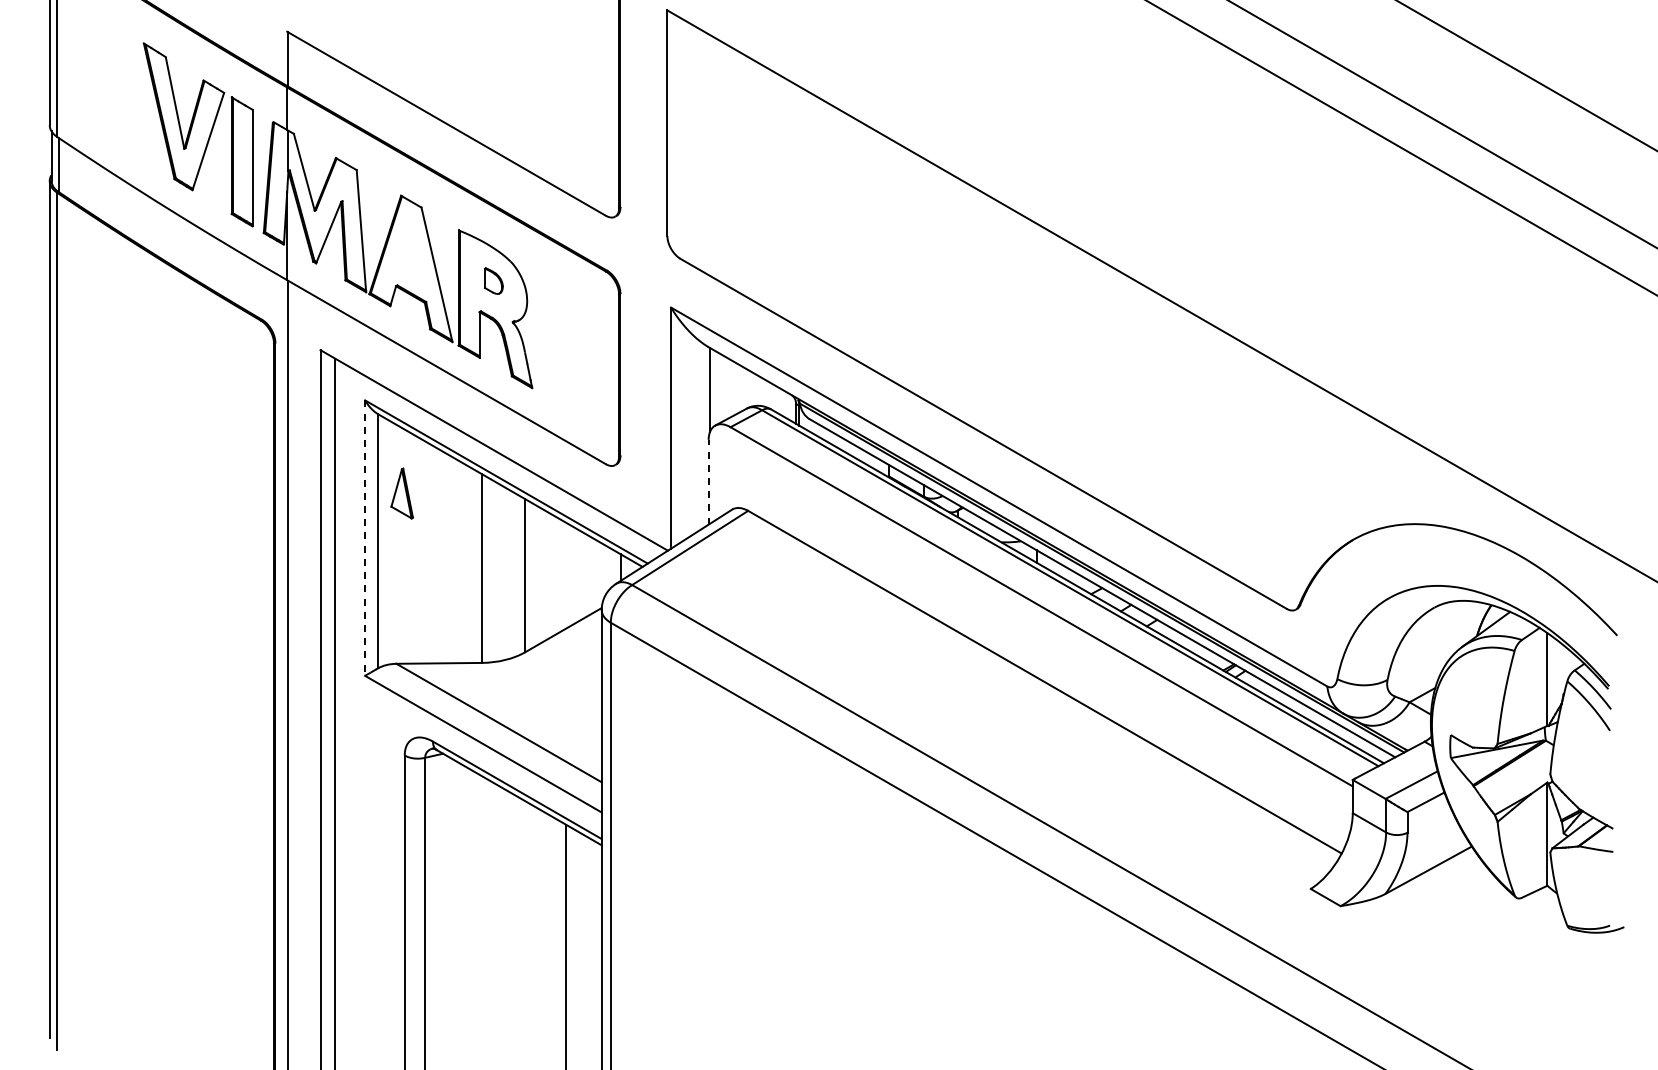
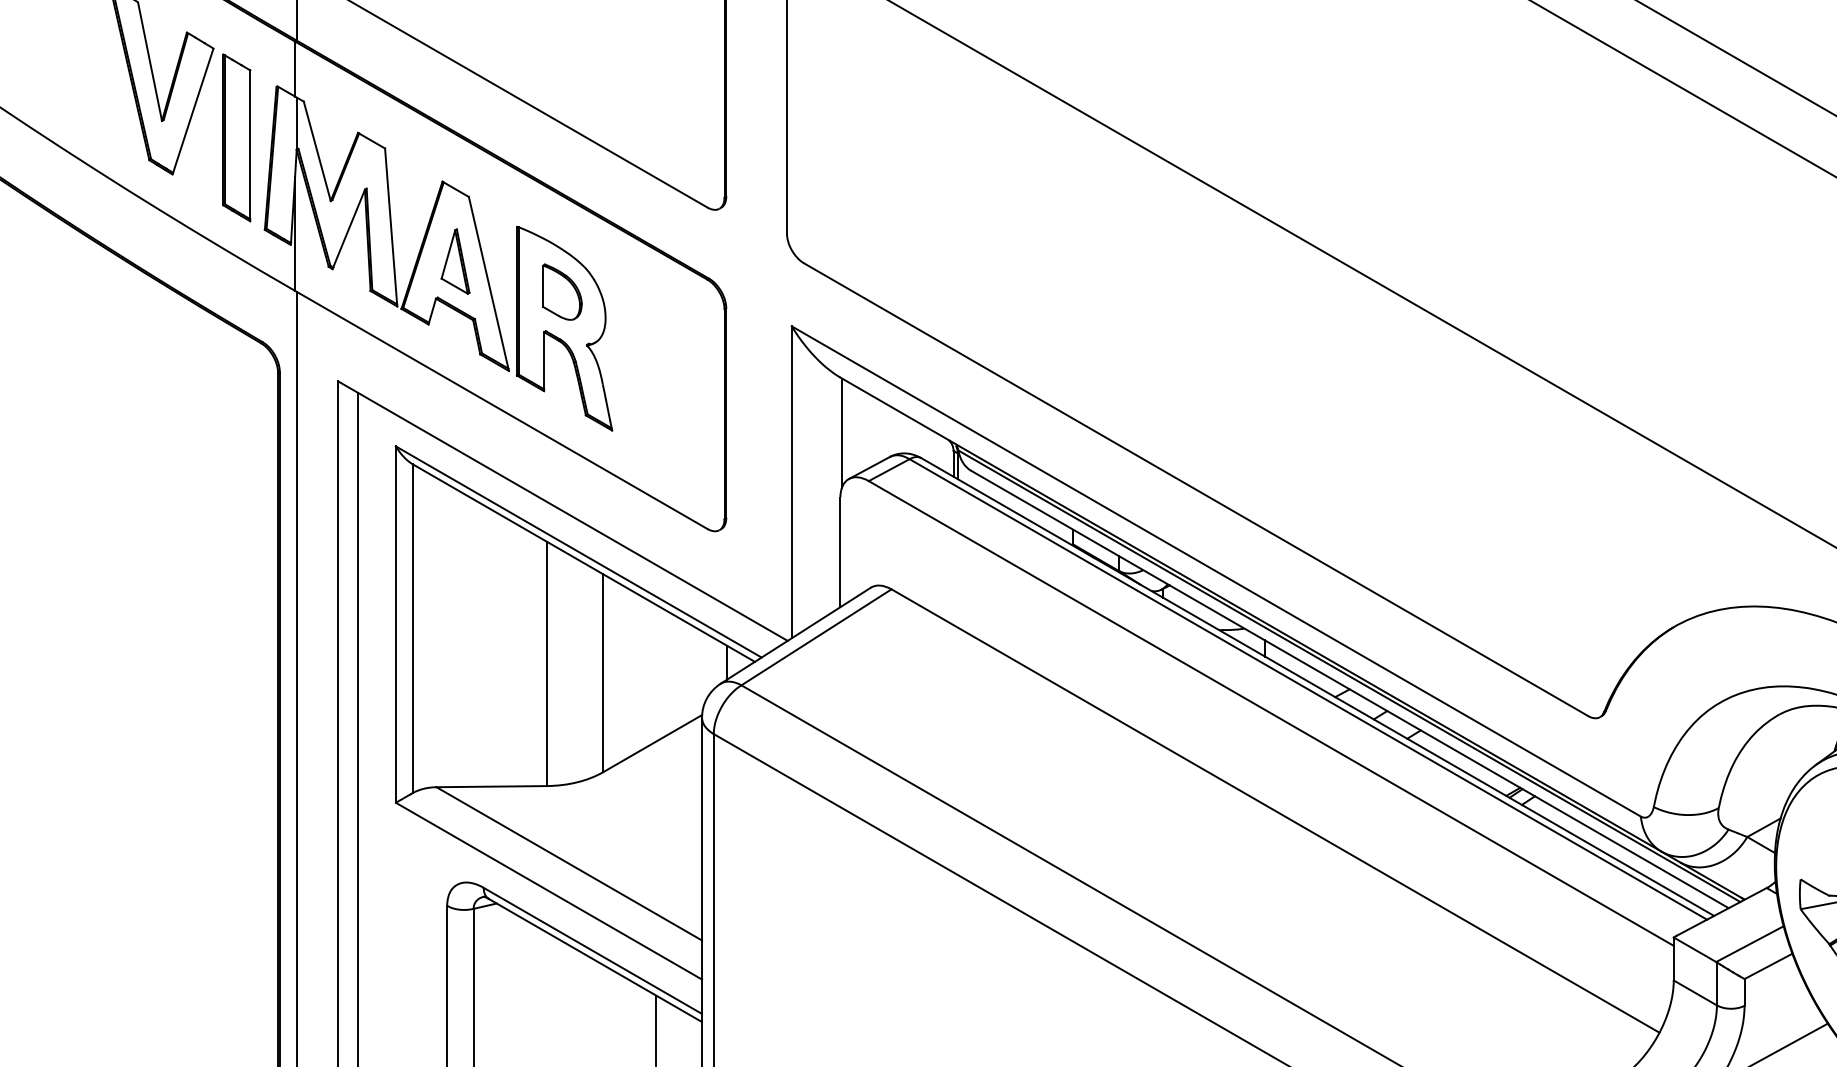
part: (493, 280) -> (562, 291), size x1.67
line: (708, 481) -> (840, 551), dashed -> solid
part: (401, 493) -> (454, 261), moved
line: (365, 538) -> (396, 625), dashed -> solid

